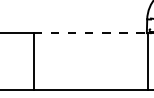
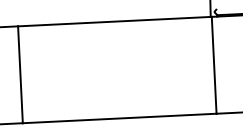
line: (90, 33) -> (114, 22), dashed -> solid

